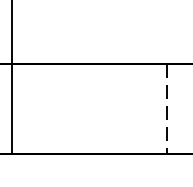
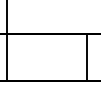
line: (167, 109) -> (87, 57), dashed -> solid

